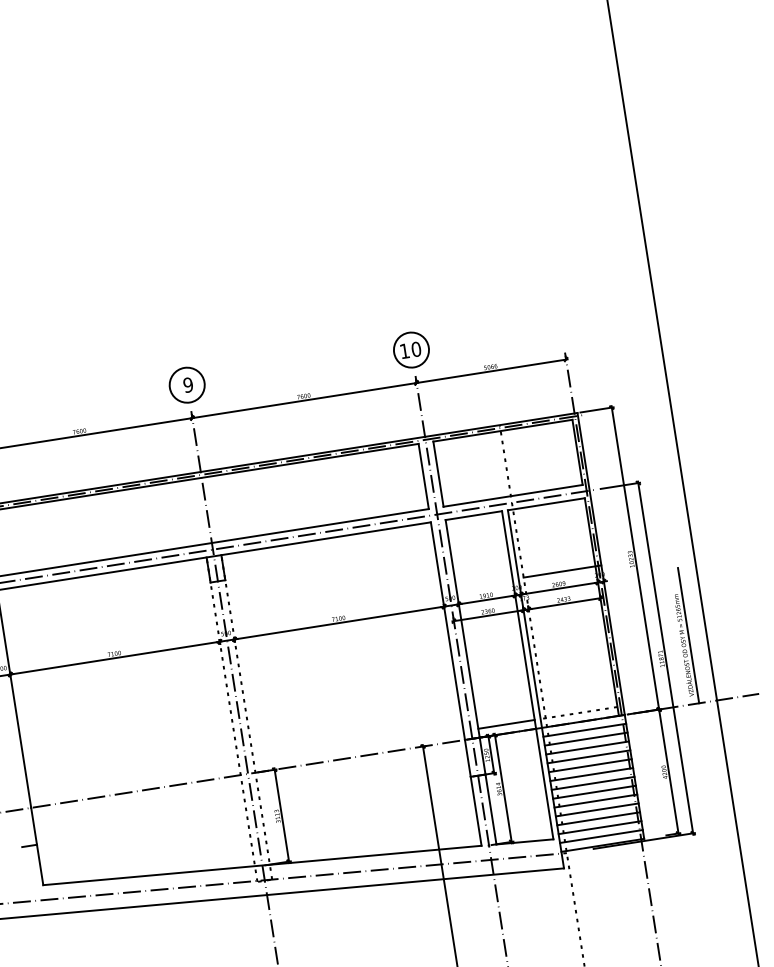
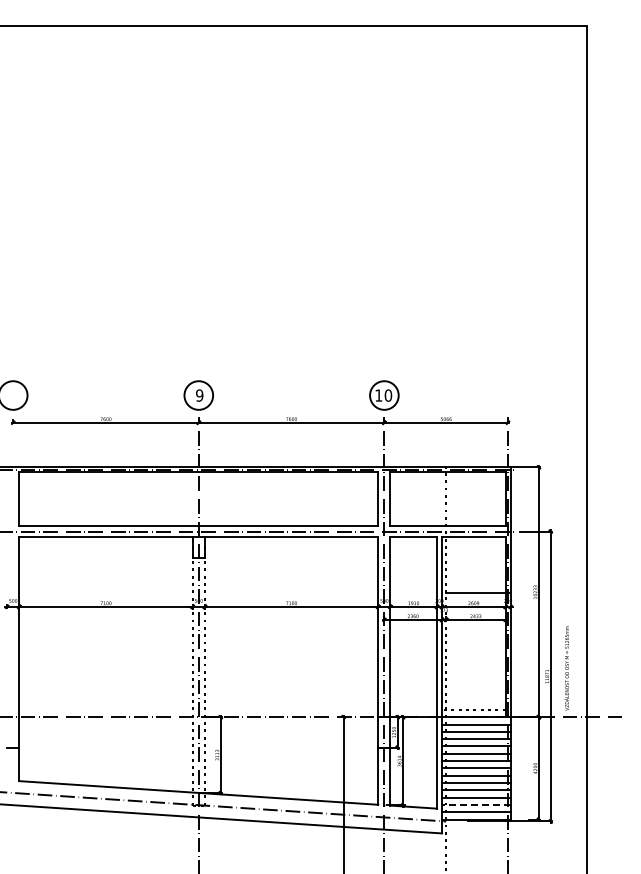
line: (689, 635) -> (572, 661), removed
line: (506, 723) -> (413, 709), removed
line: (599, 828) -> (475, 805), solid -> dashed

